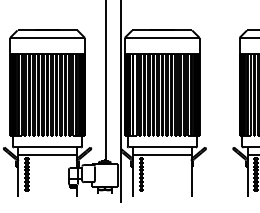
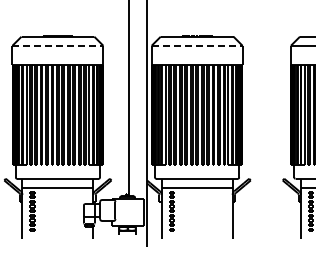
line: (48, 37) -> (58, 45), solid -> dashed
line: (162, 37) -> (197, 45), solid -> dashed

